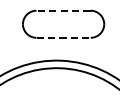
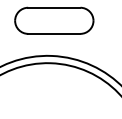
line: (62, 10) -> (53, 7), dashed -> solid
line: (63, 37) -> (54, 33), dashed -> solid

